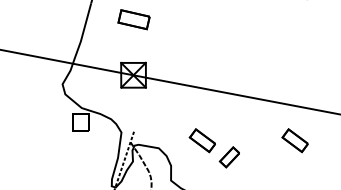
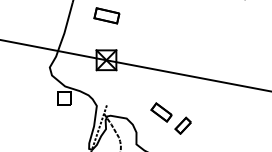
part: (295, 140) -> (235, 112), removed

